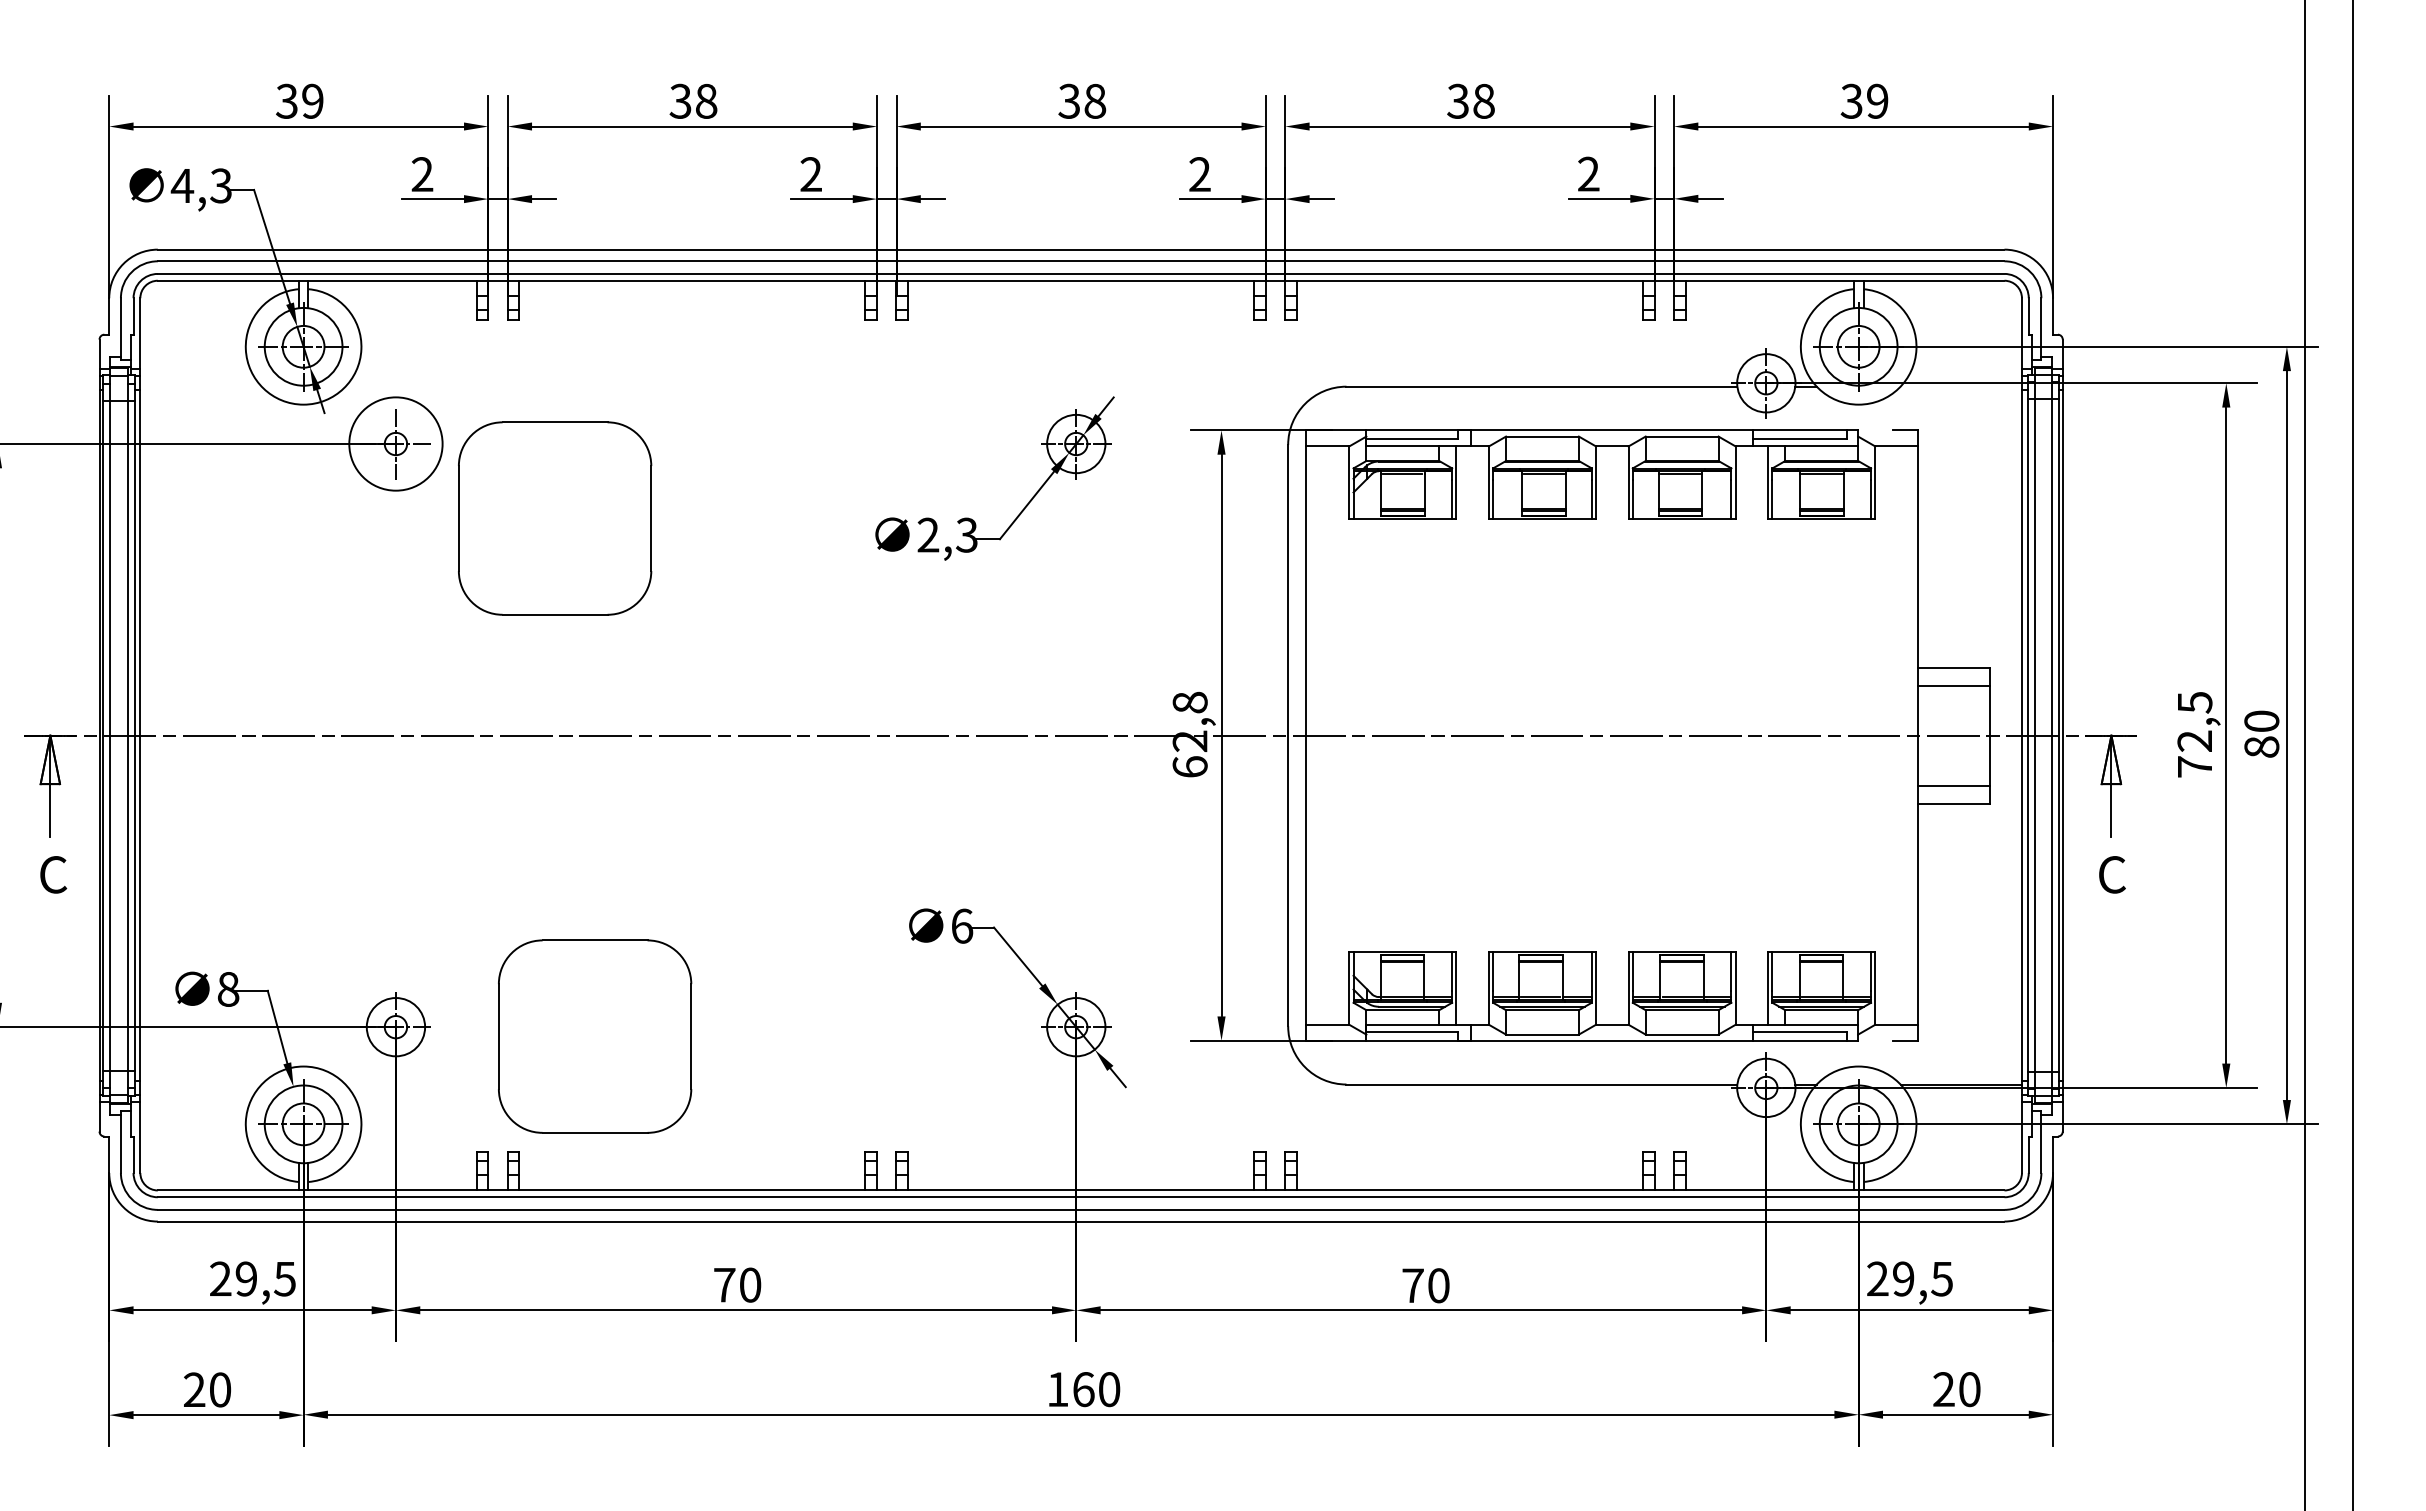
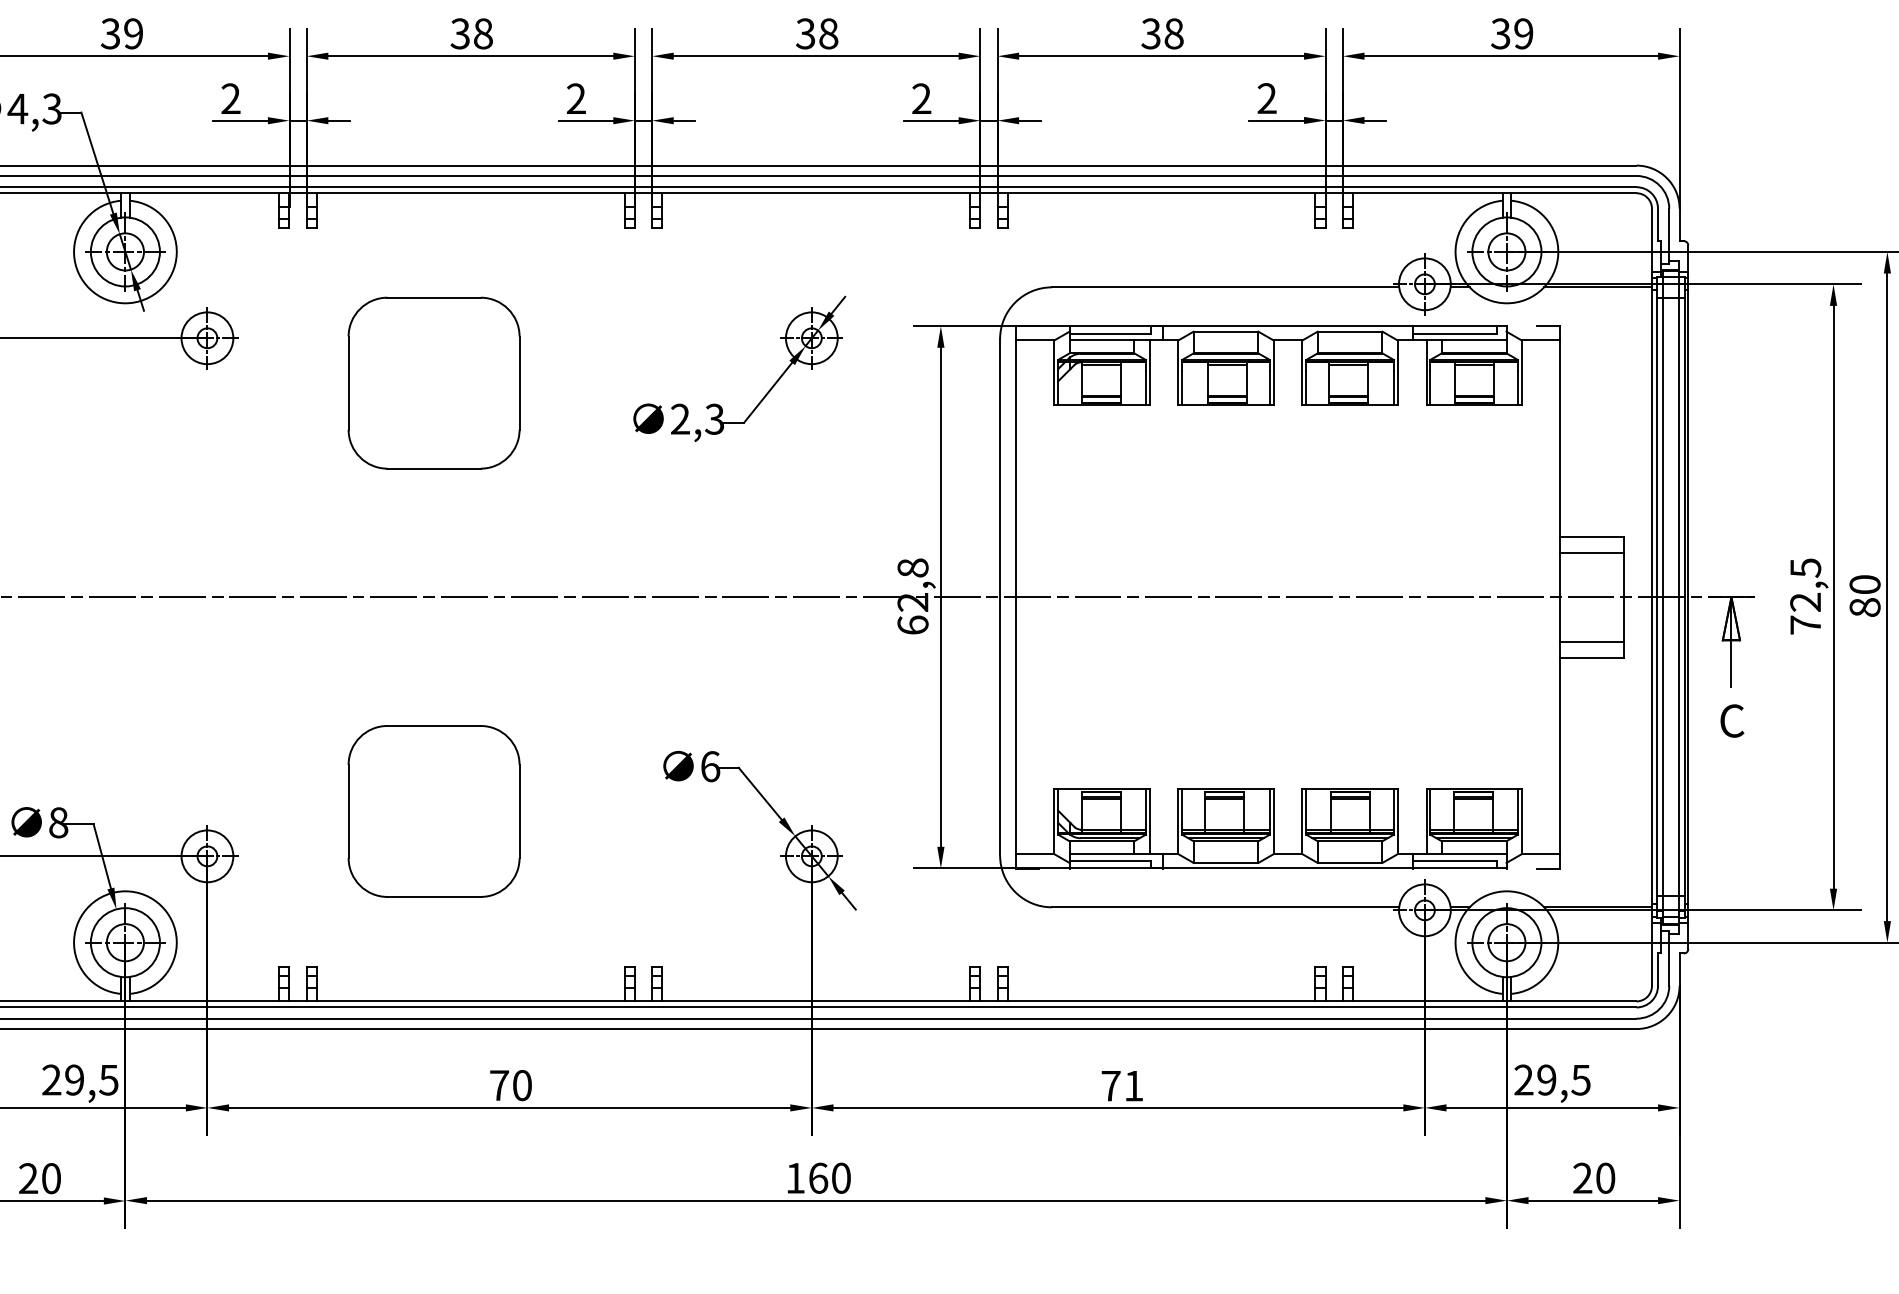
line: (1960, 386) -> (1597, 287), added
circle: (395, 443) -> (207, 337), size x0.62
part: (555, 518) -> (434, 383), moved
part: (595, 1036) -> (434, 811), moved
text: (1438, 1285) -> (1133, 1085), 70 -> 71

